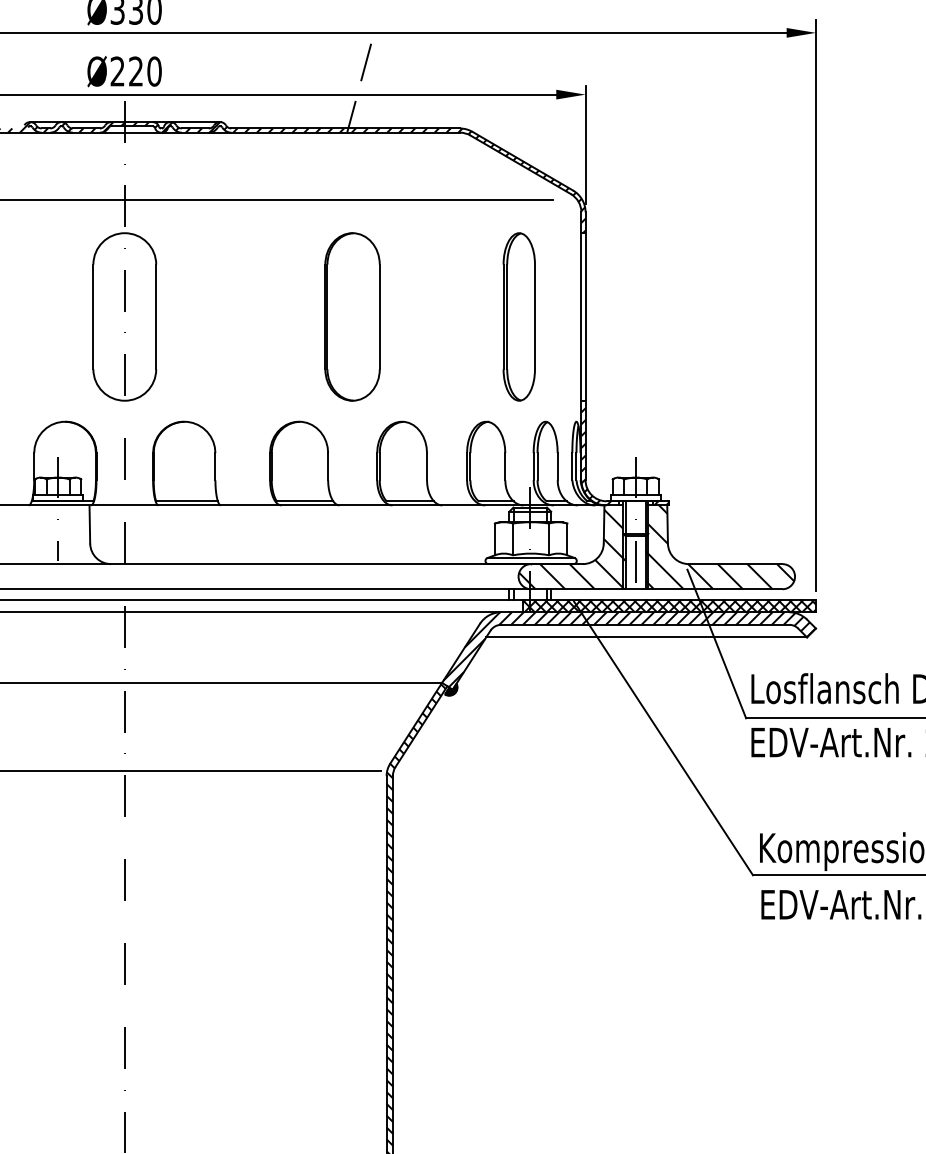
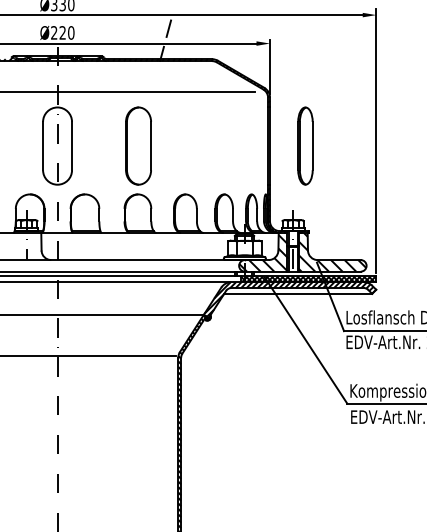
part: (352, 315) -> (138, 145), moved
part: (519, 315) -> (305, 145), moved

